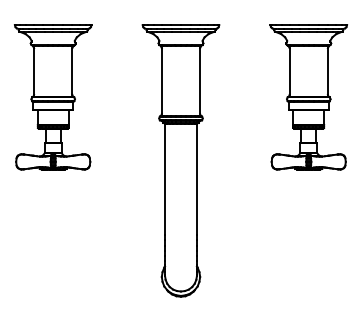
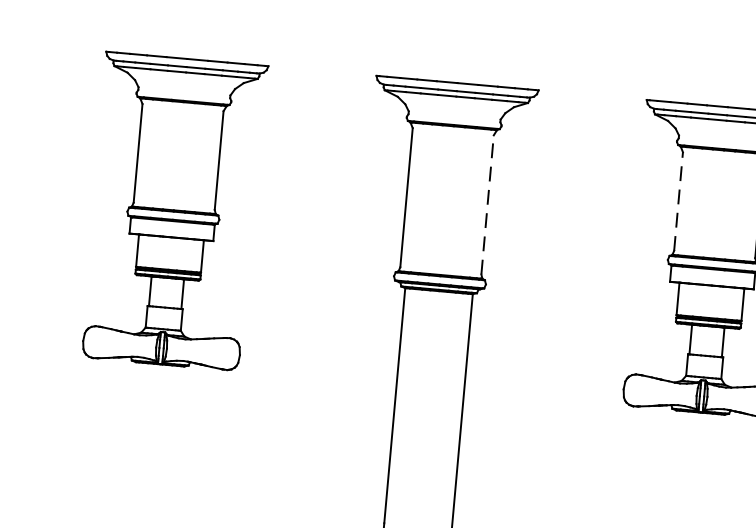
line: (289, 71) -> (678, 201), solid -> dashed
line: (200, 81) -> (488, 205), solid -> dashed

